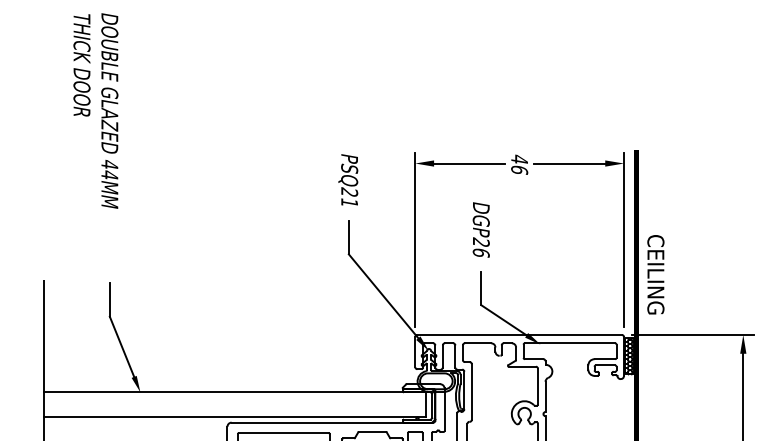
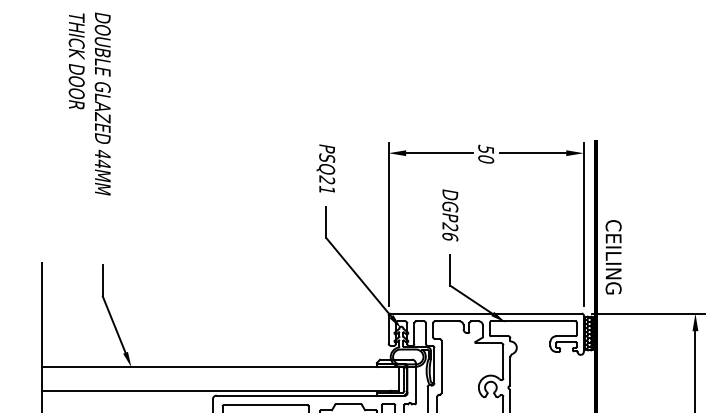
text: (519, 163) -> (486, 153), 46 -> 50

